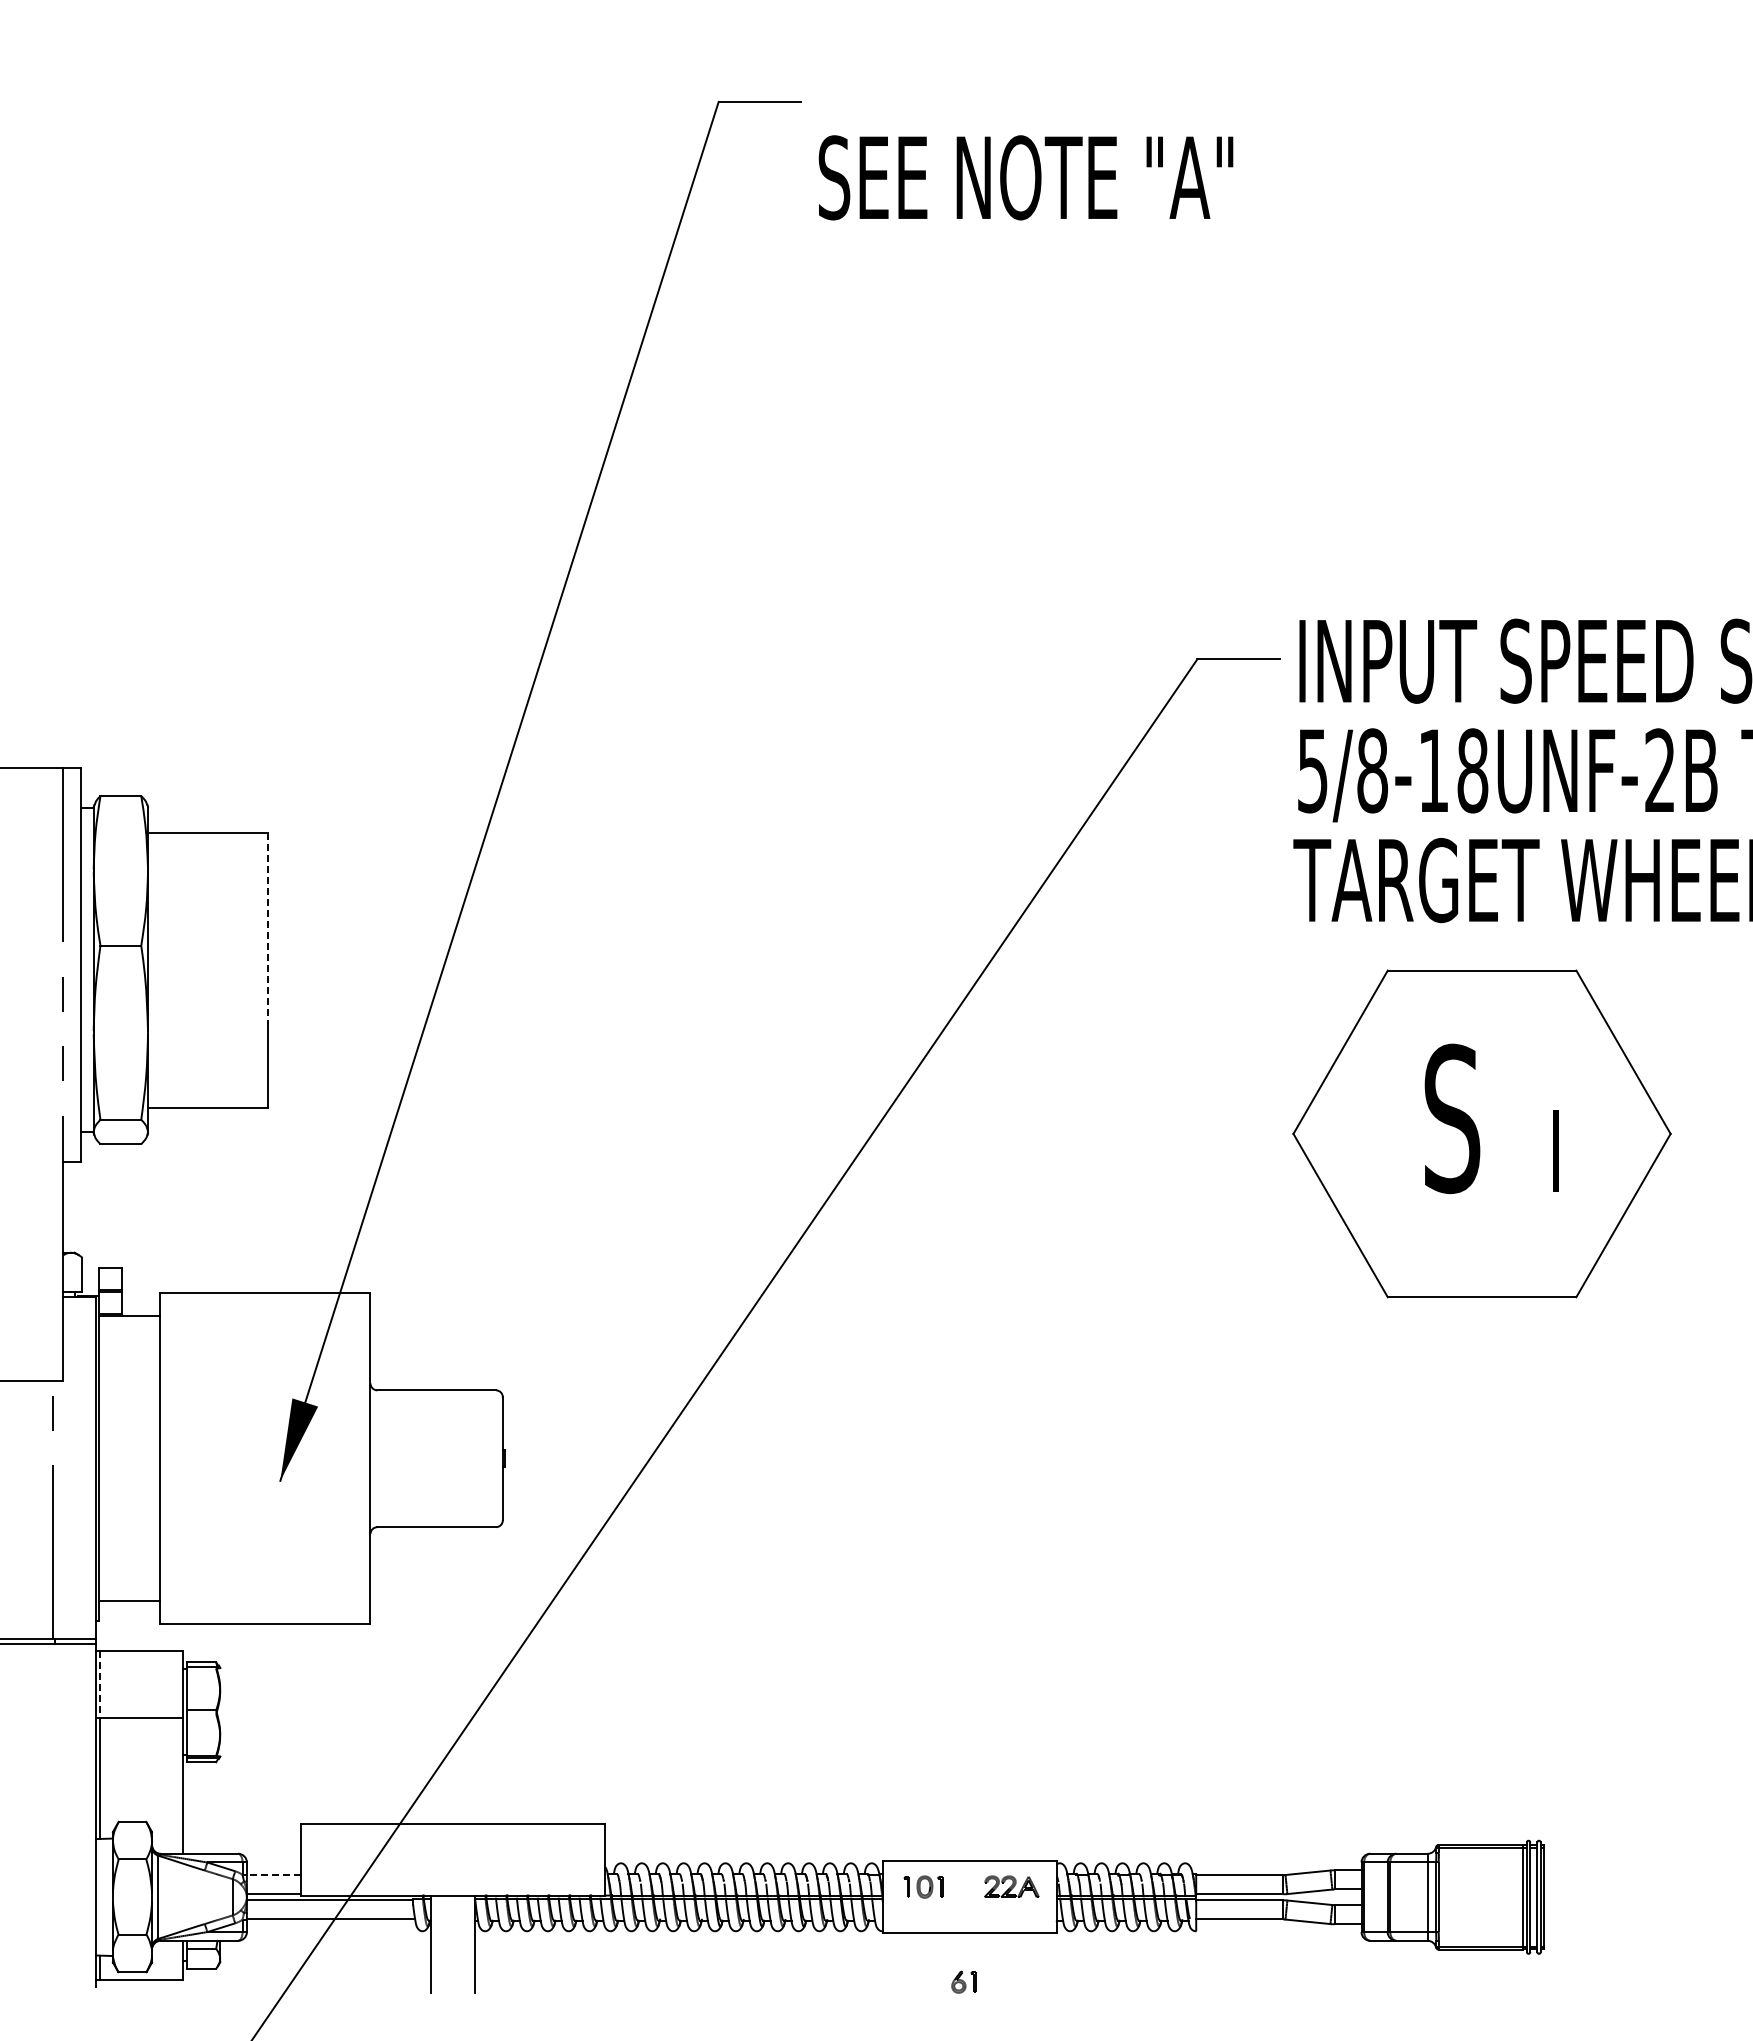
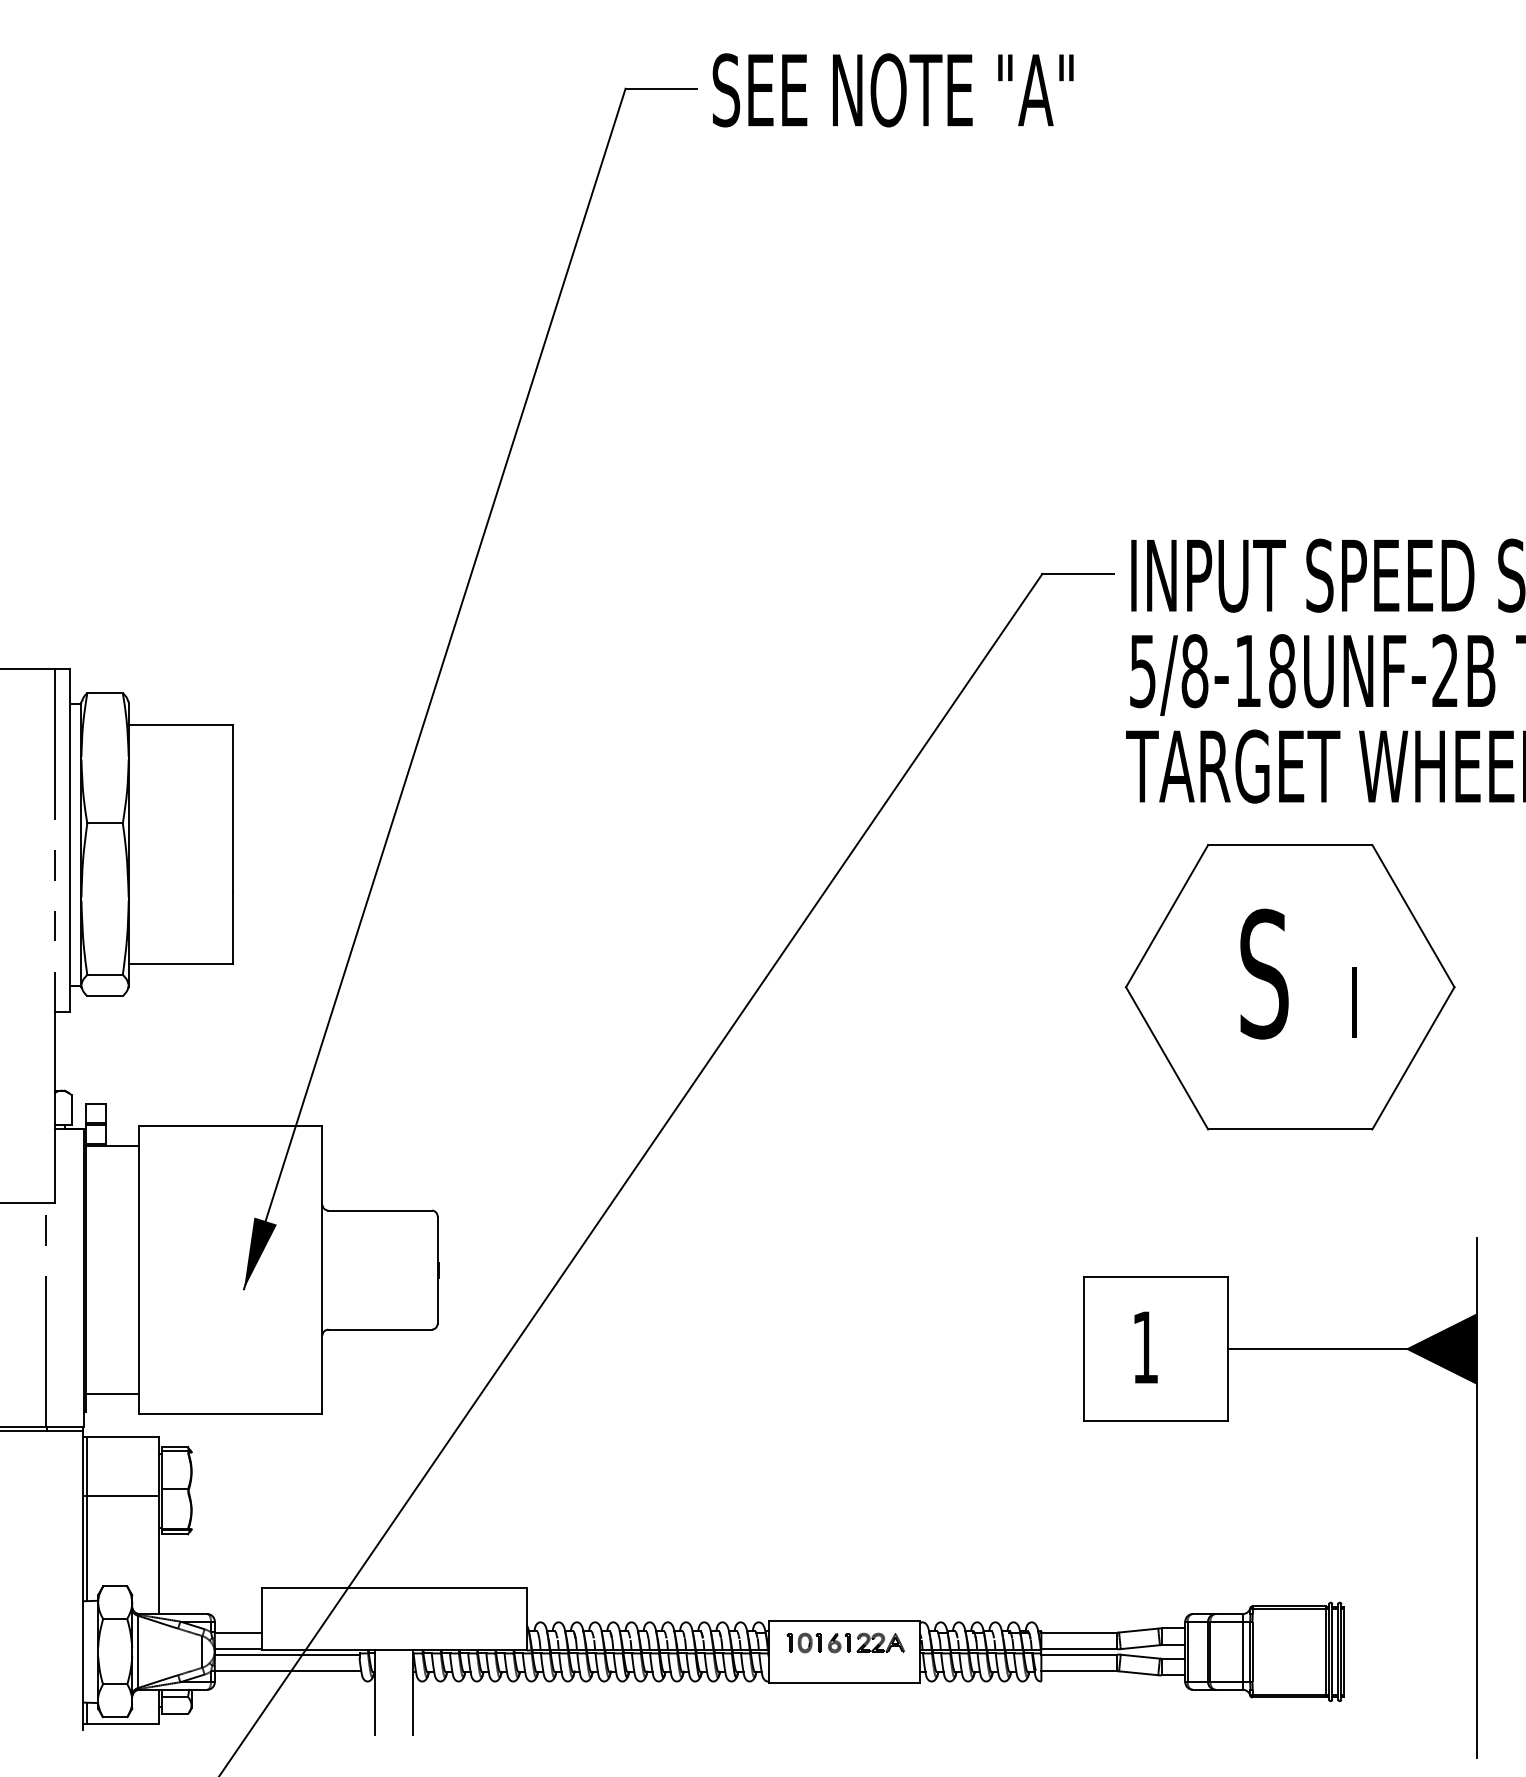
text: (1025, 177) -> (892, 90), moved
line: (267, 928) -> (232, 808), dashed -> solid
part: (1410, 1632) -> (1227, 1421), added
line: (100, 1684) -> (87, 1466), dashed -> solid
line: (273, 1875) -> (237, 1632), dashed -> solid
part: (963, 1981) -> (838, 1642), moved

